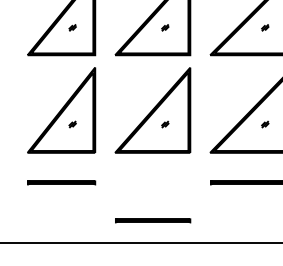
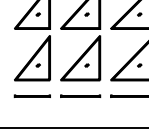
line: (152, 219) -> (80, 95), moved

